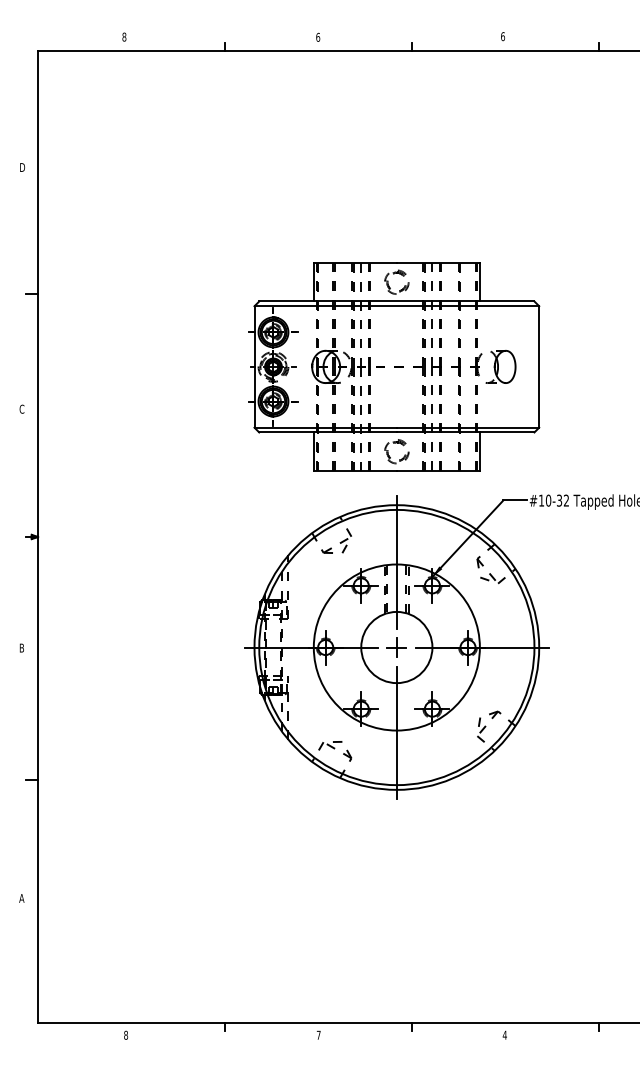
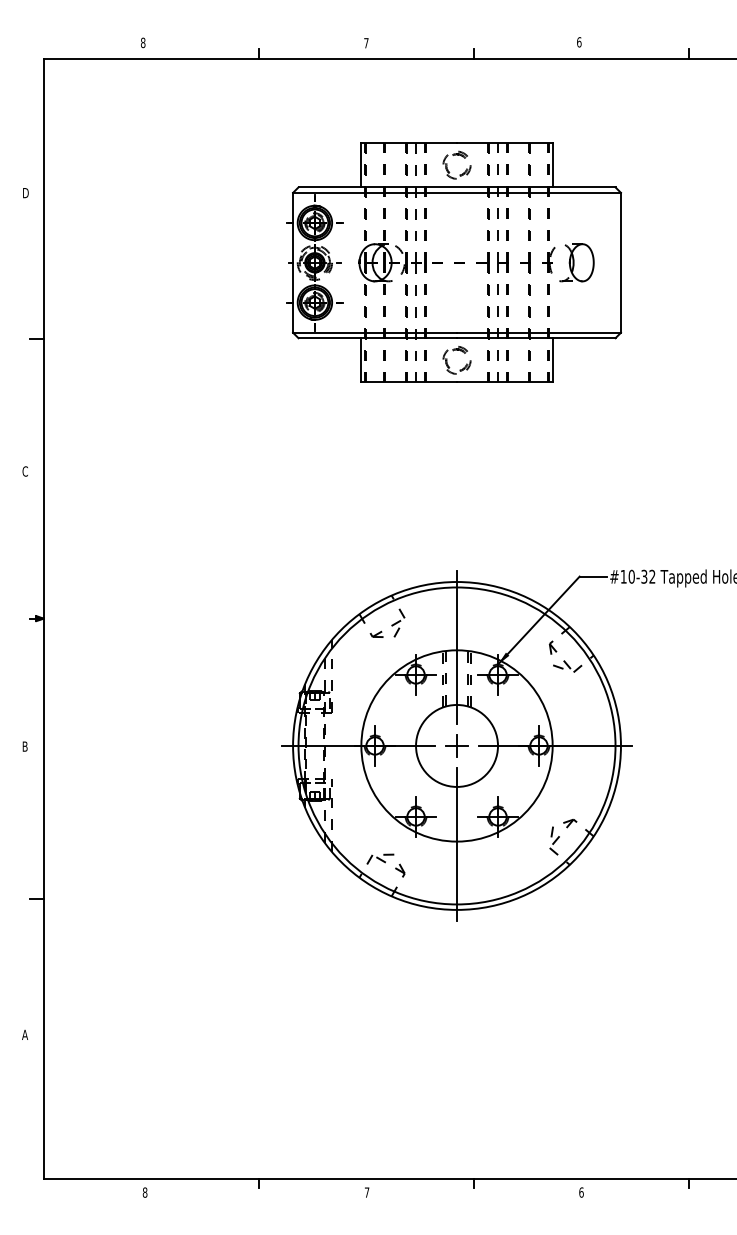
text: (318, 37) -> (366, 43), 6 -> 7
part: (393, 366) -> (453, 262), moved
text: (504, 1035) -> (581, 1192), 4 -> 6

